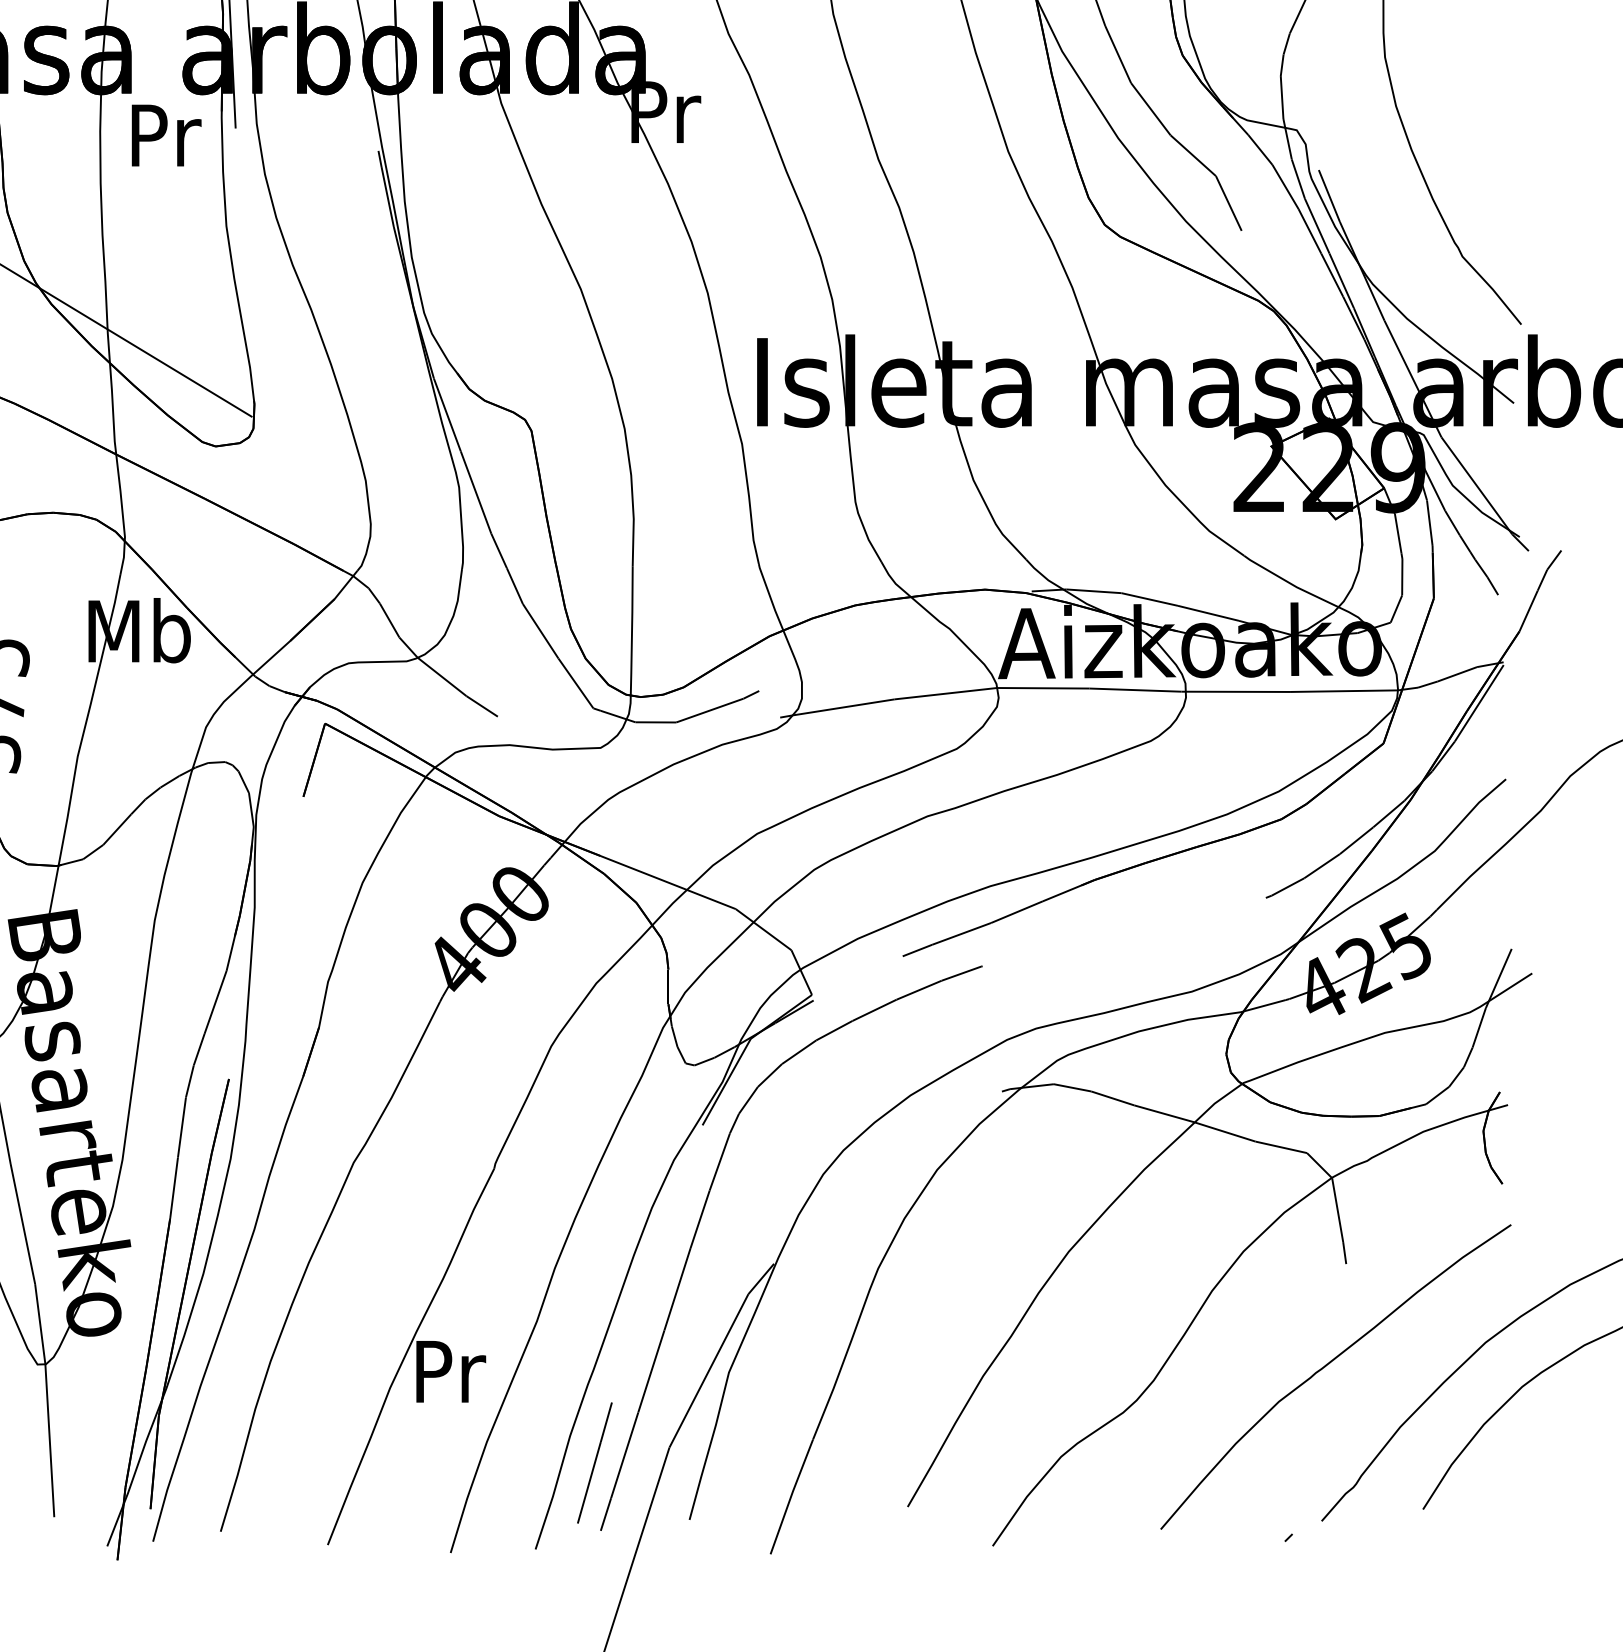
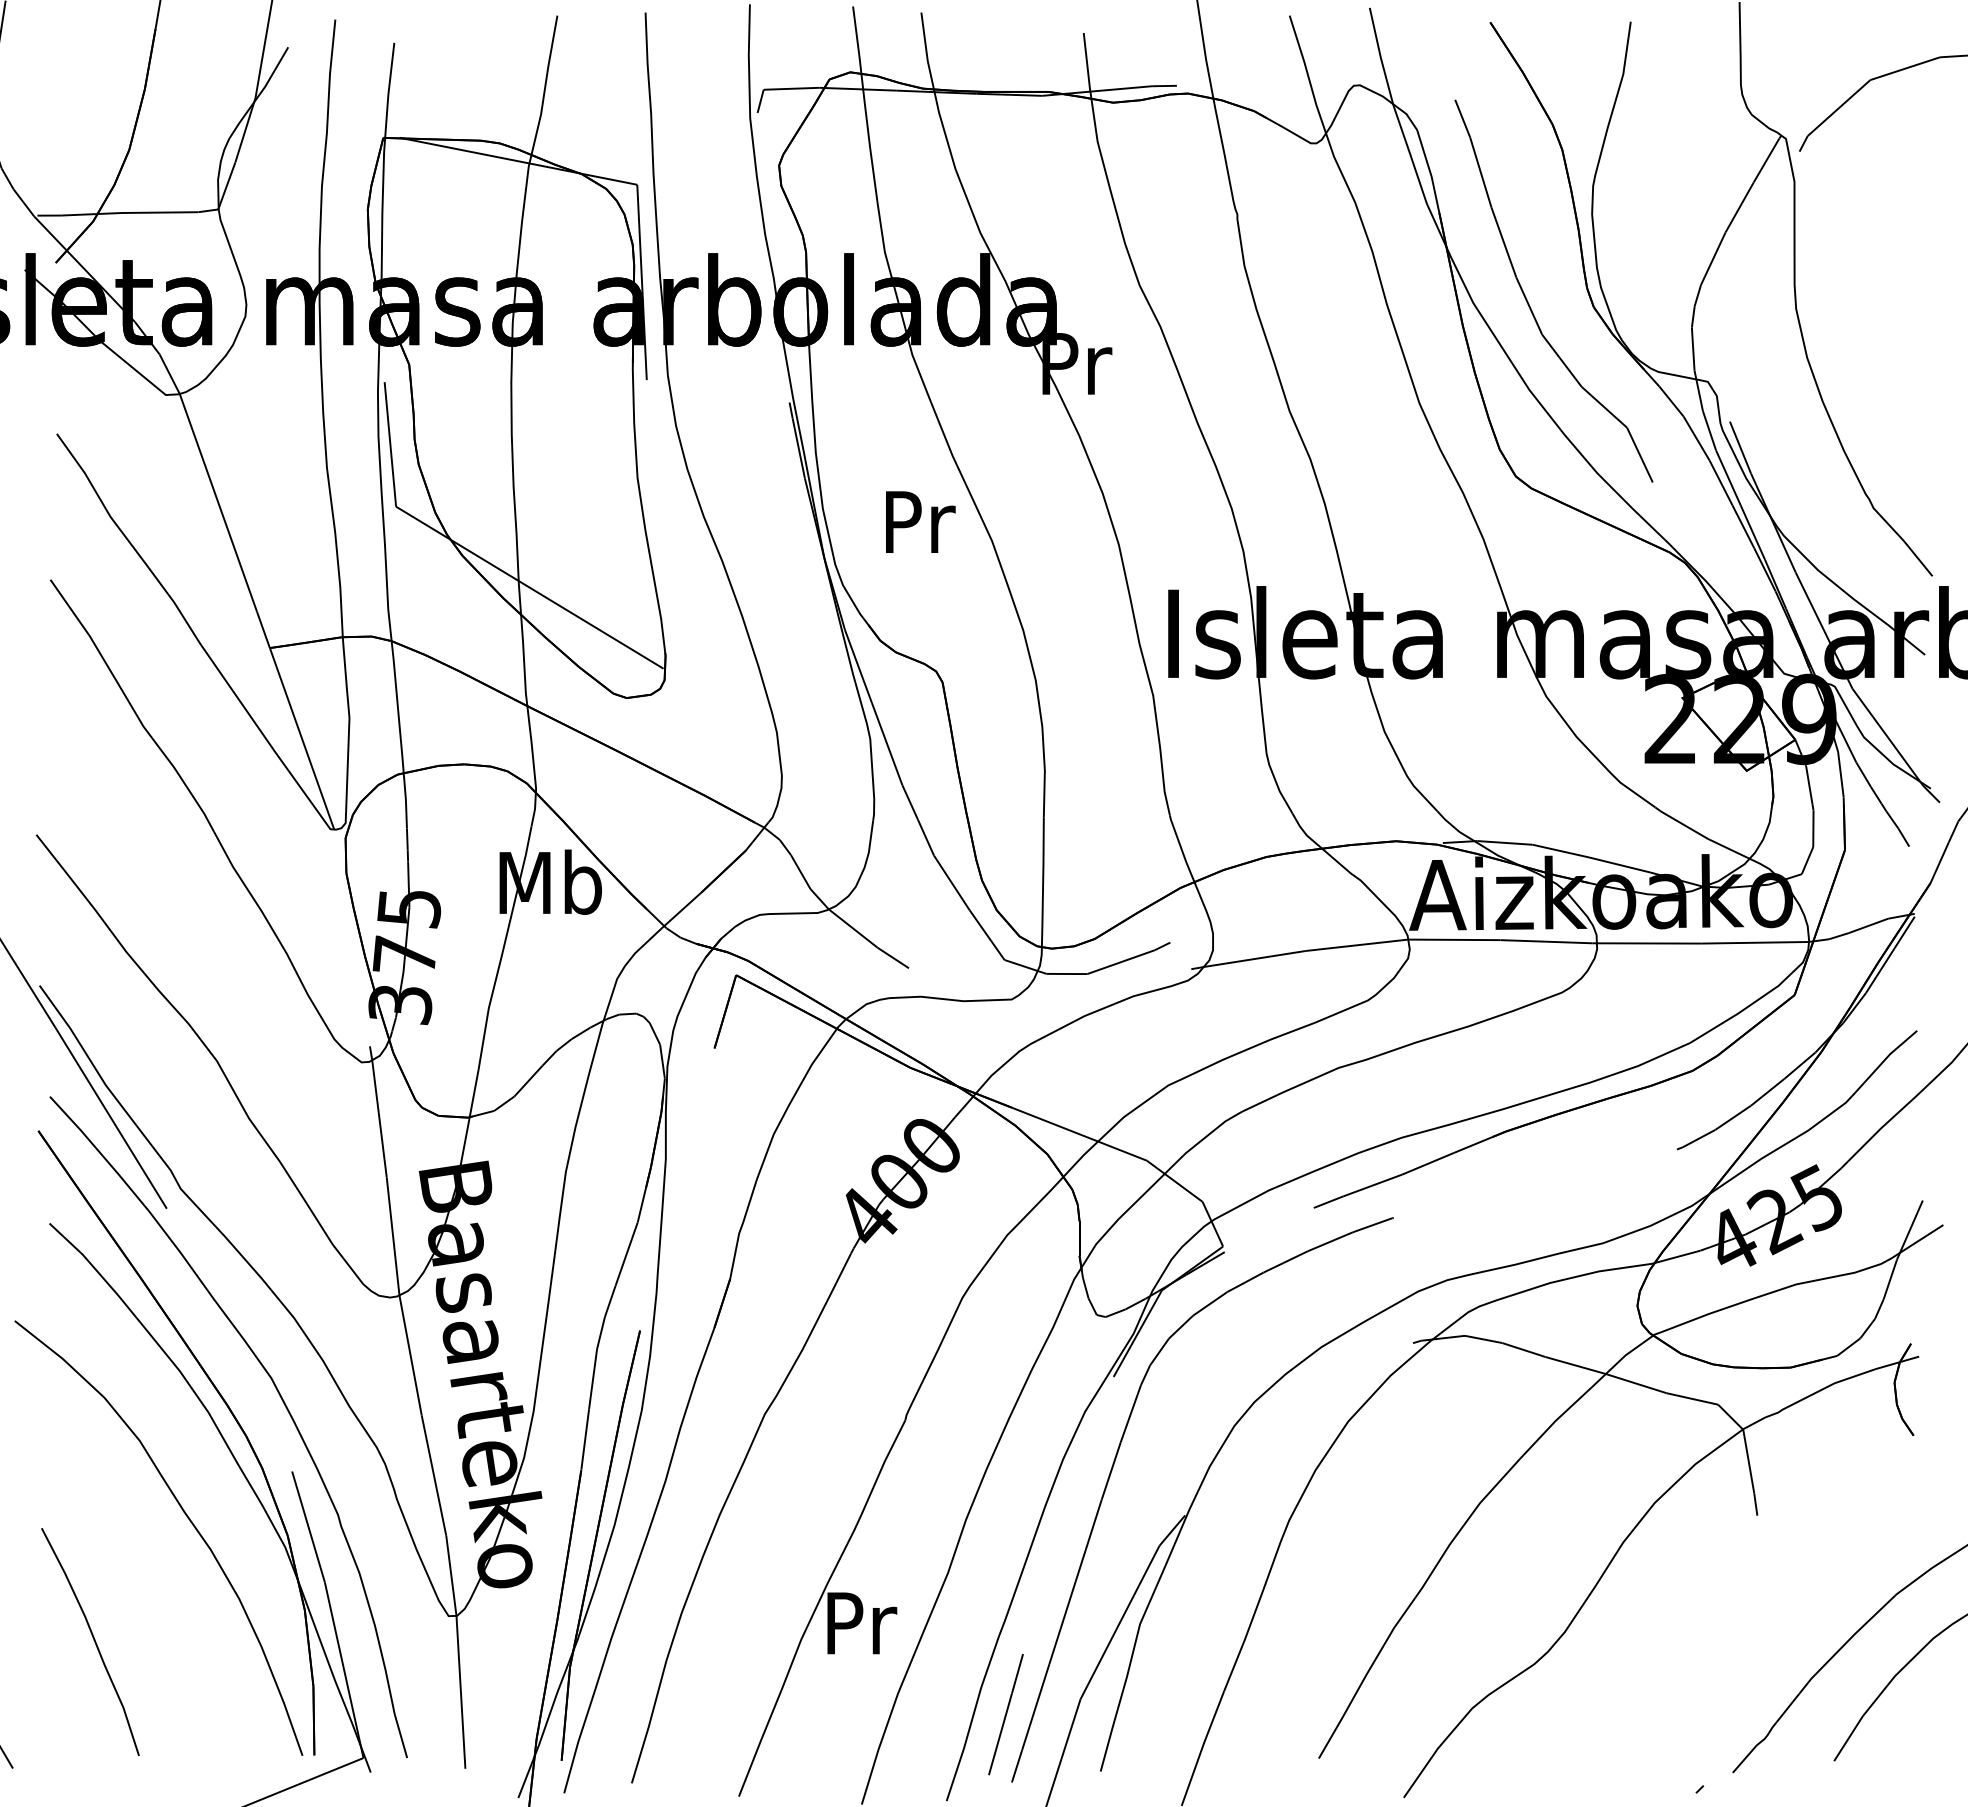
text: (166, 134) -> (920, 521), moved
curve: (1326, 1366) -> (1737, 1618), removed

